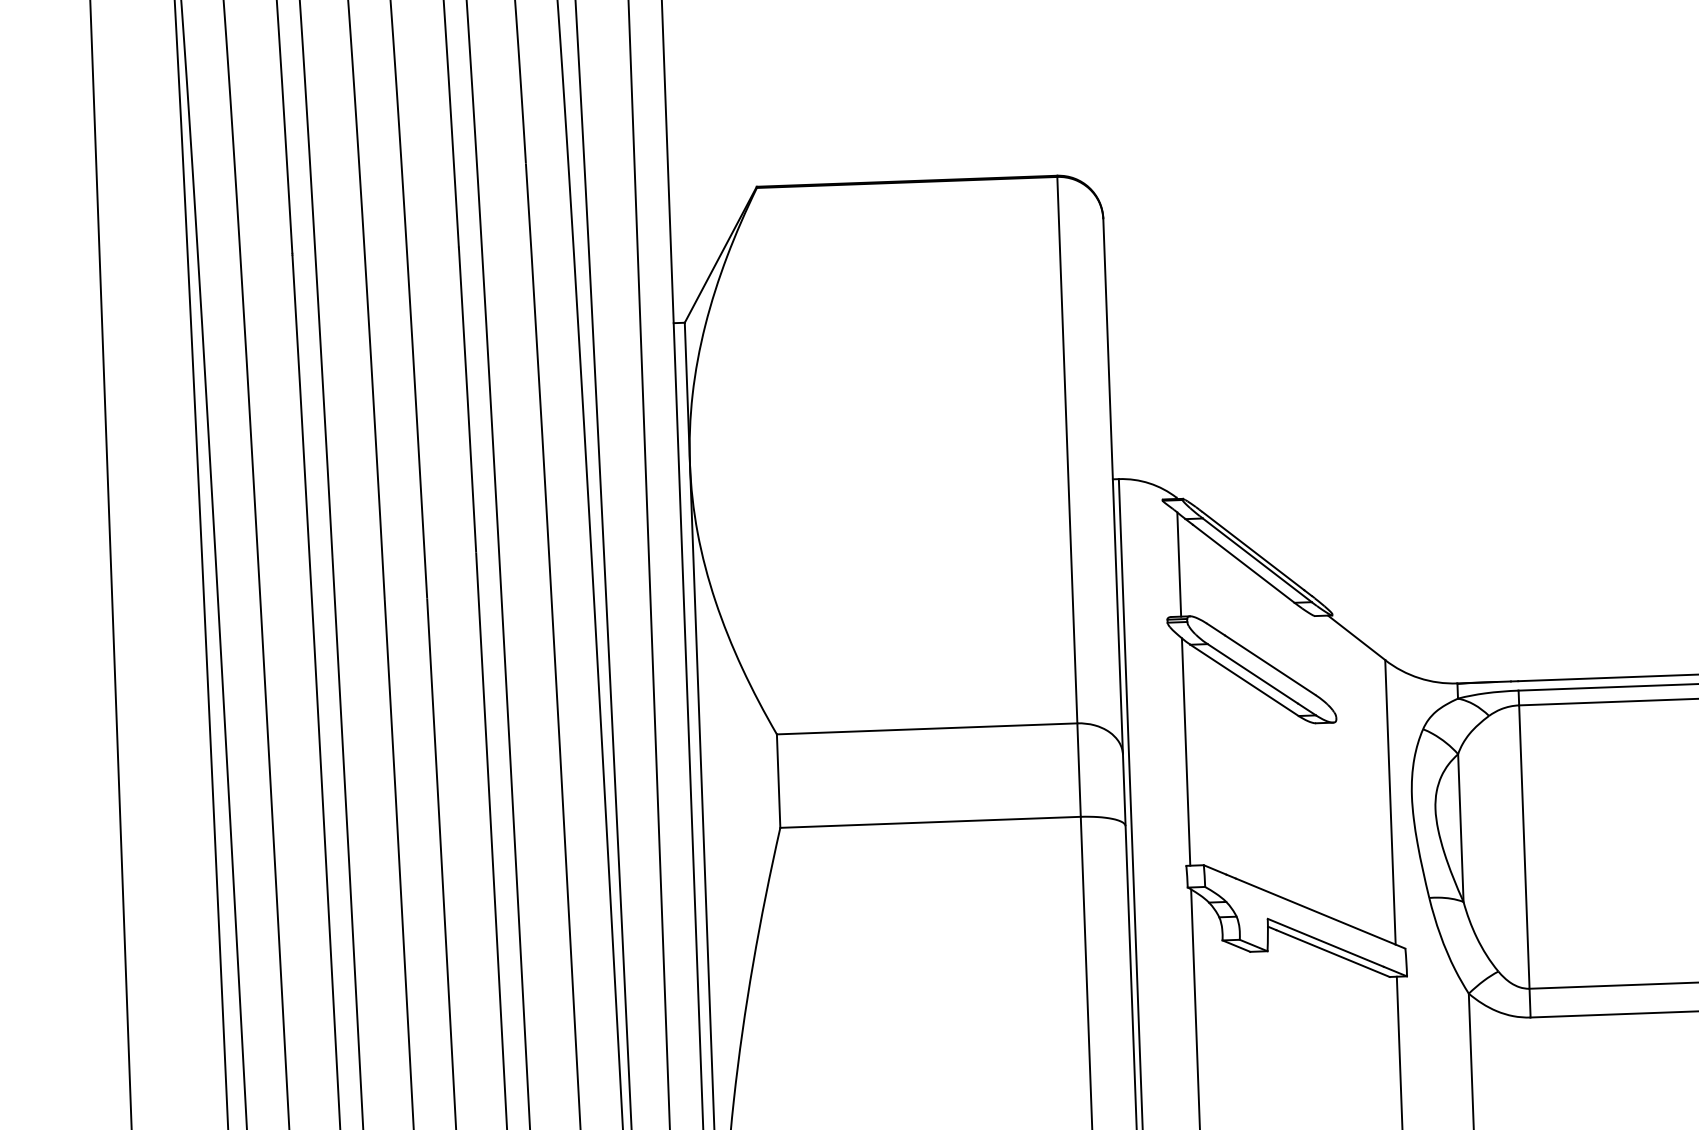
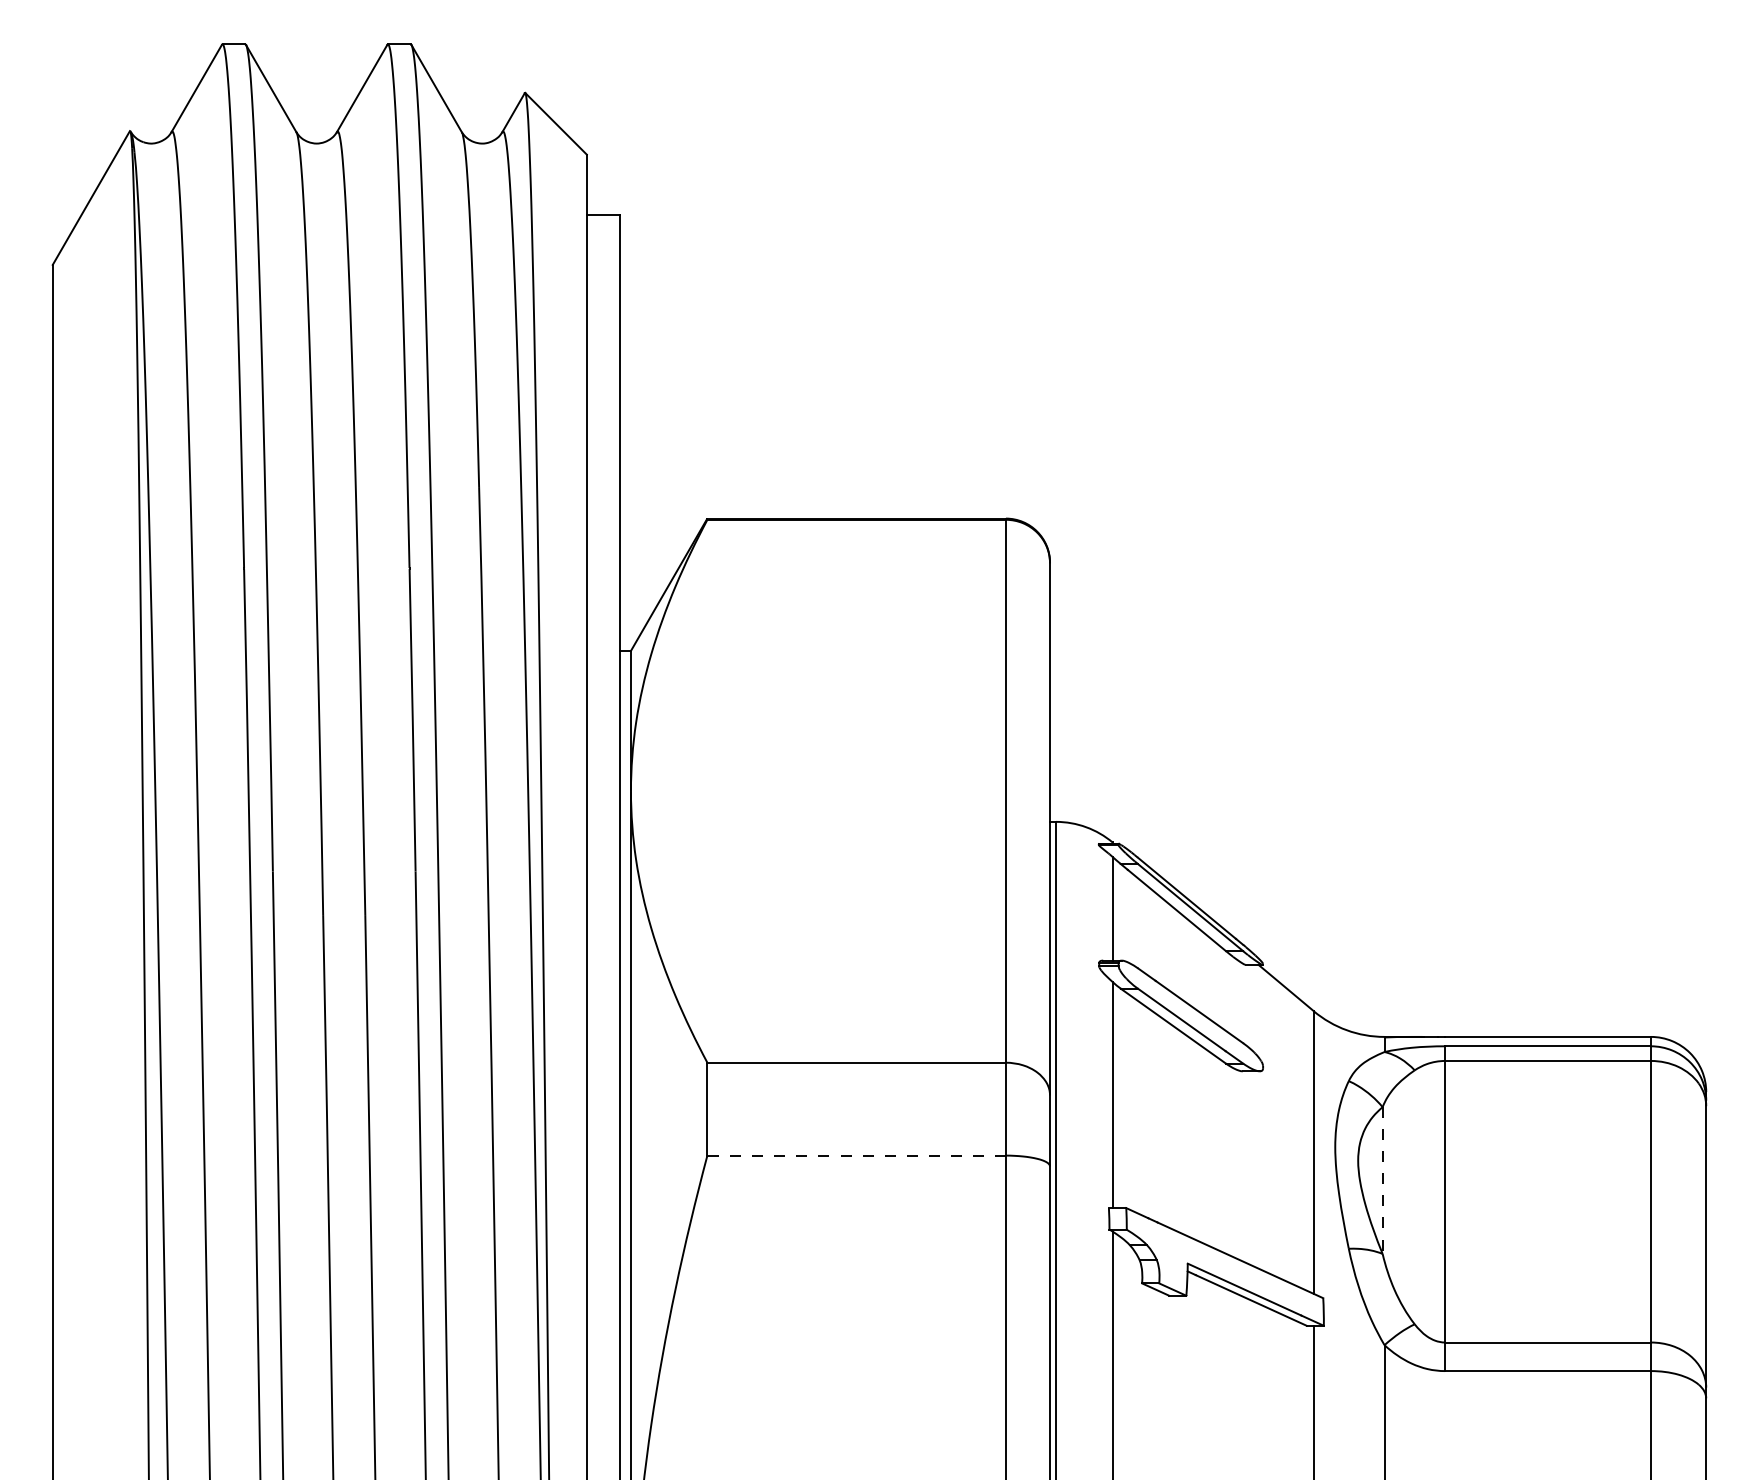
line: (930, 822) -> (856, 1155), solid -> dashed
line: (1460, 829) -> (1382, 1181), solid -> dashed

